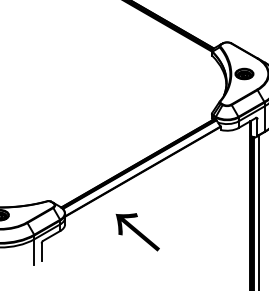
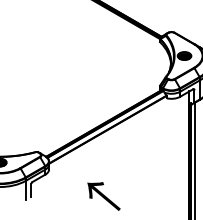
text: (137, 232) -> (103, 196), moved

